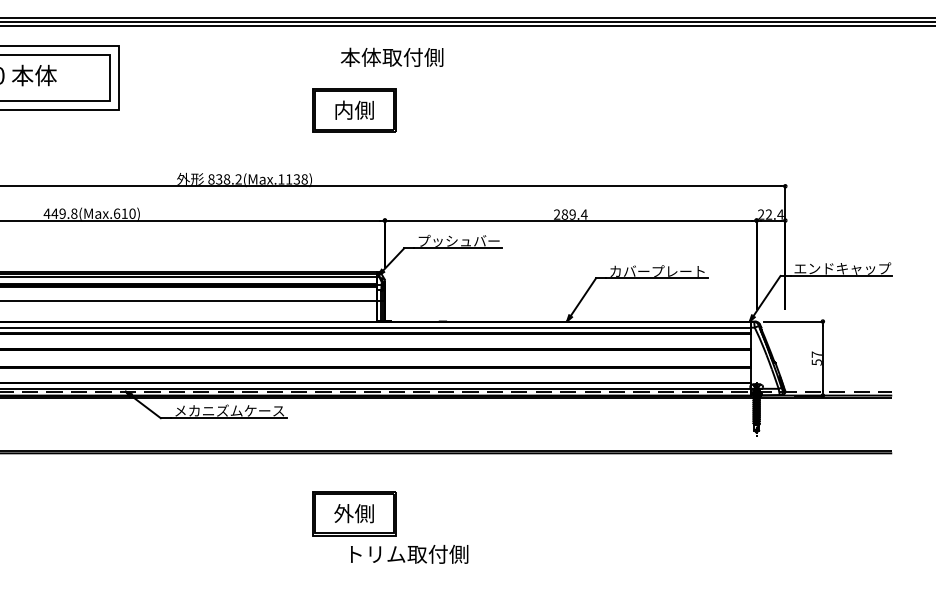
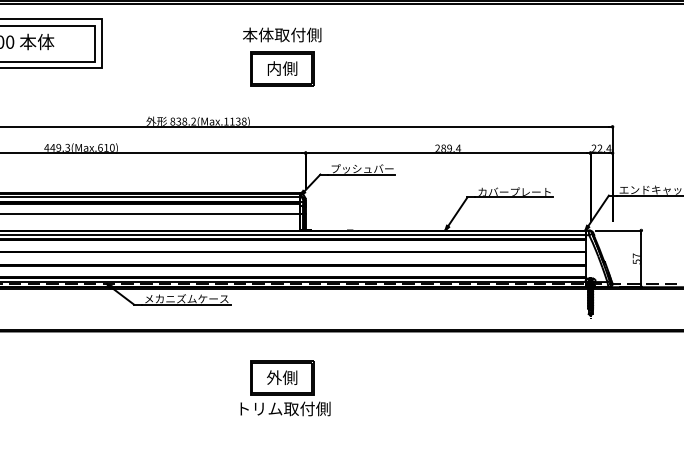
text: (392, 56) -> (282, 34), moved
text: (74, 213) -> (67, 147), 449.8(Max.610) -> 449.3(Max.610)
text: (409, 554) -> (285, 409), moved

